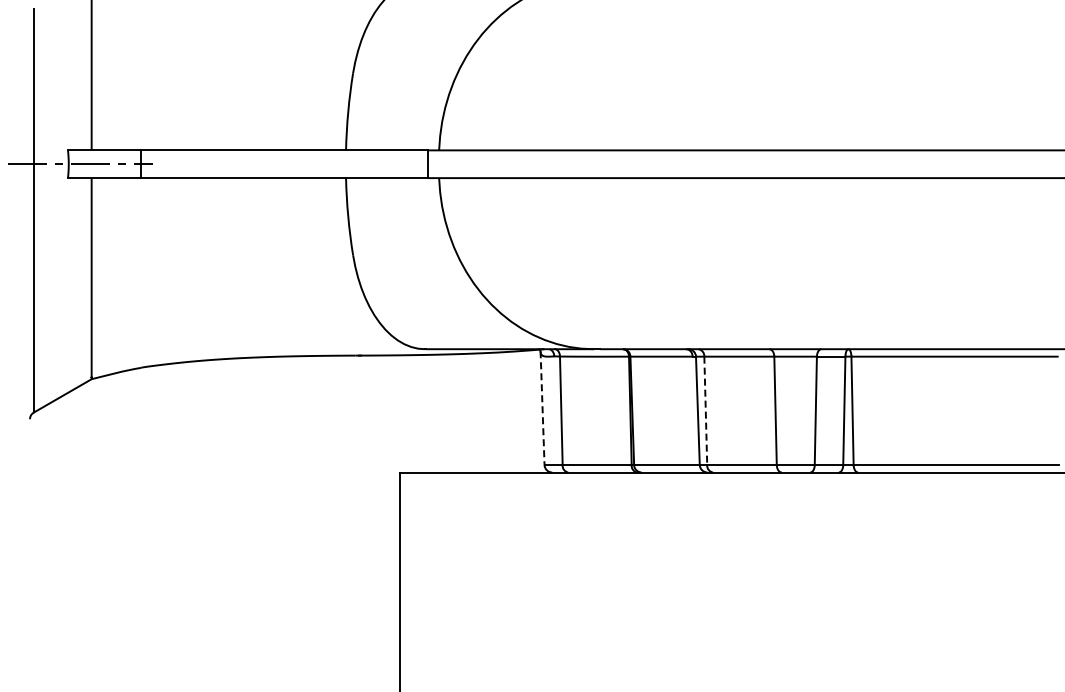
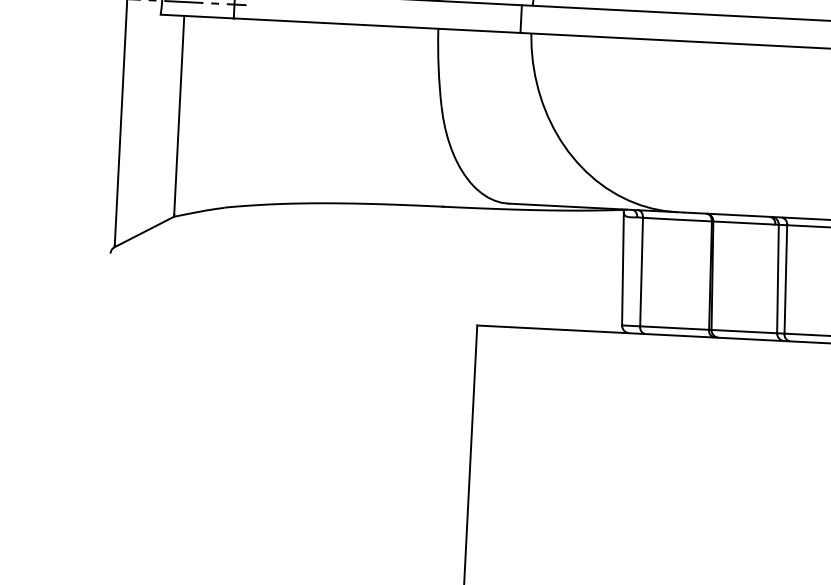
line: (542, 408) -> (622, 268), dashed -> solid
line: (705, 411) -> (785, 280), dashed -> solid

